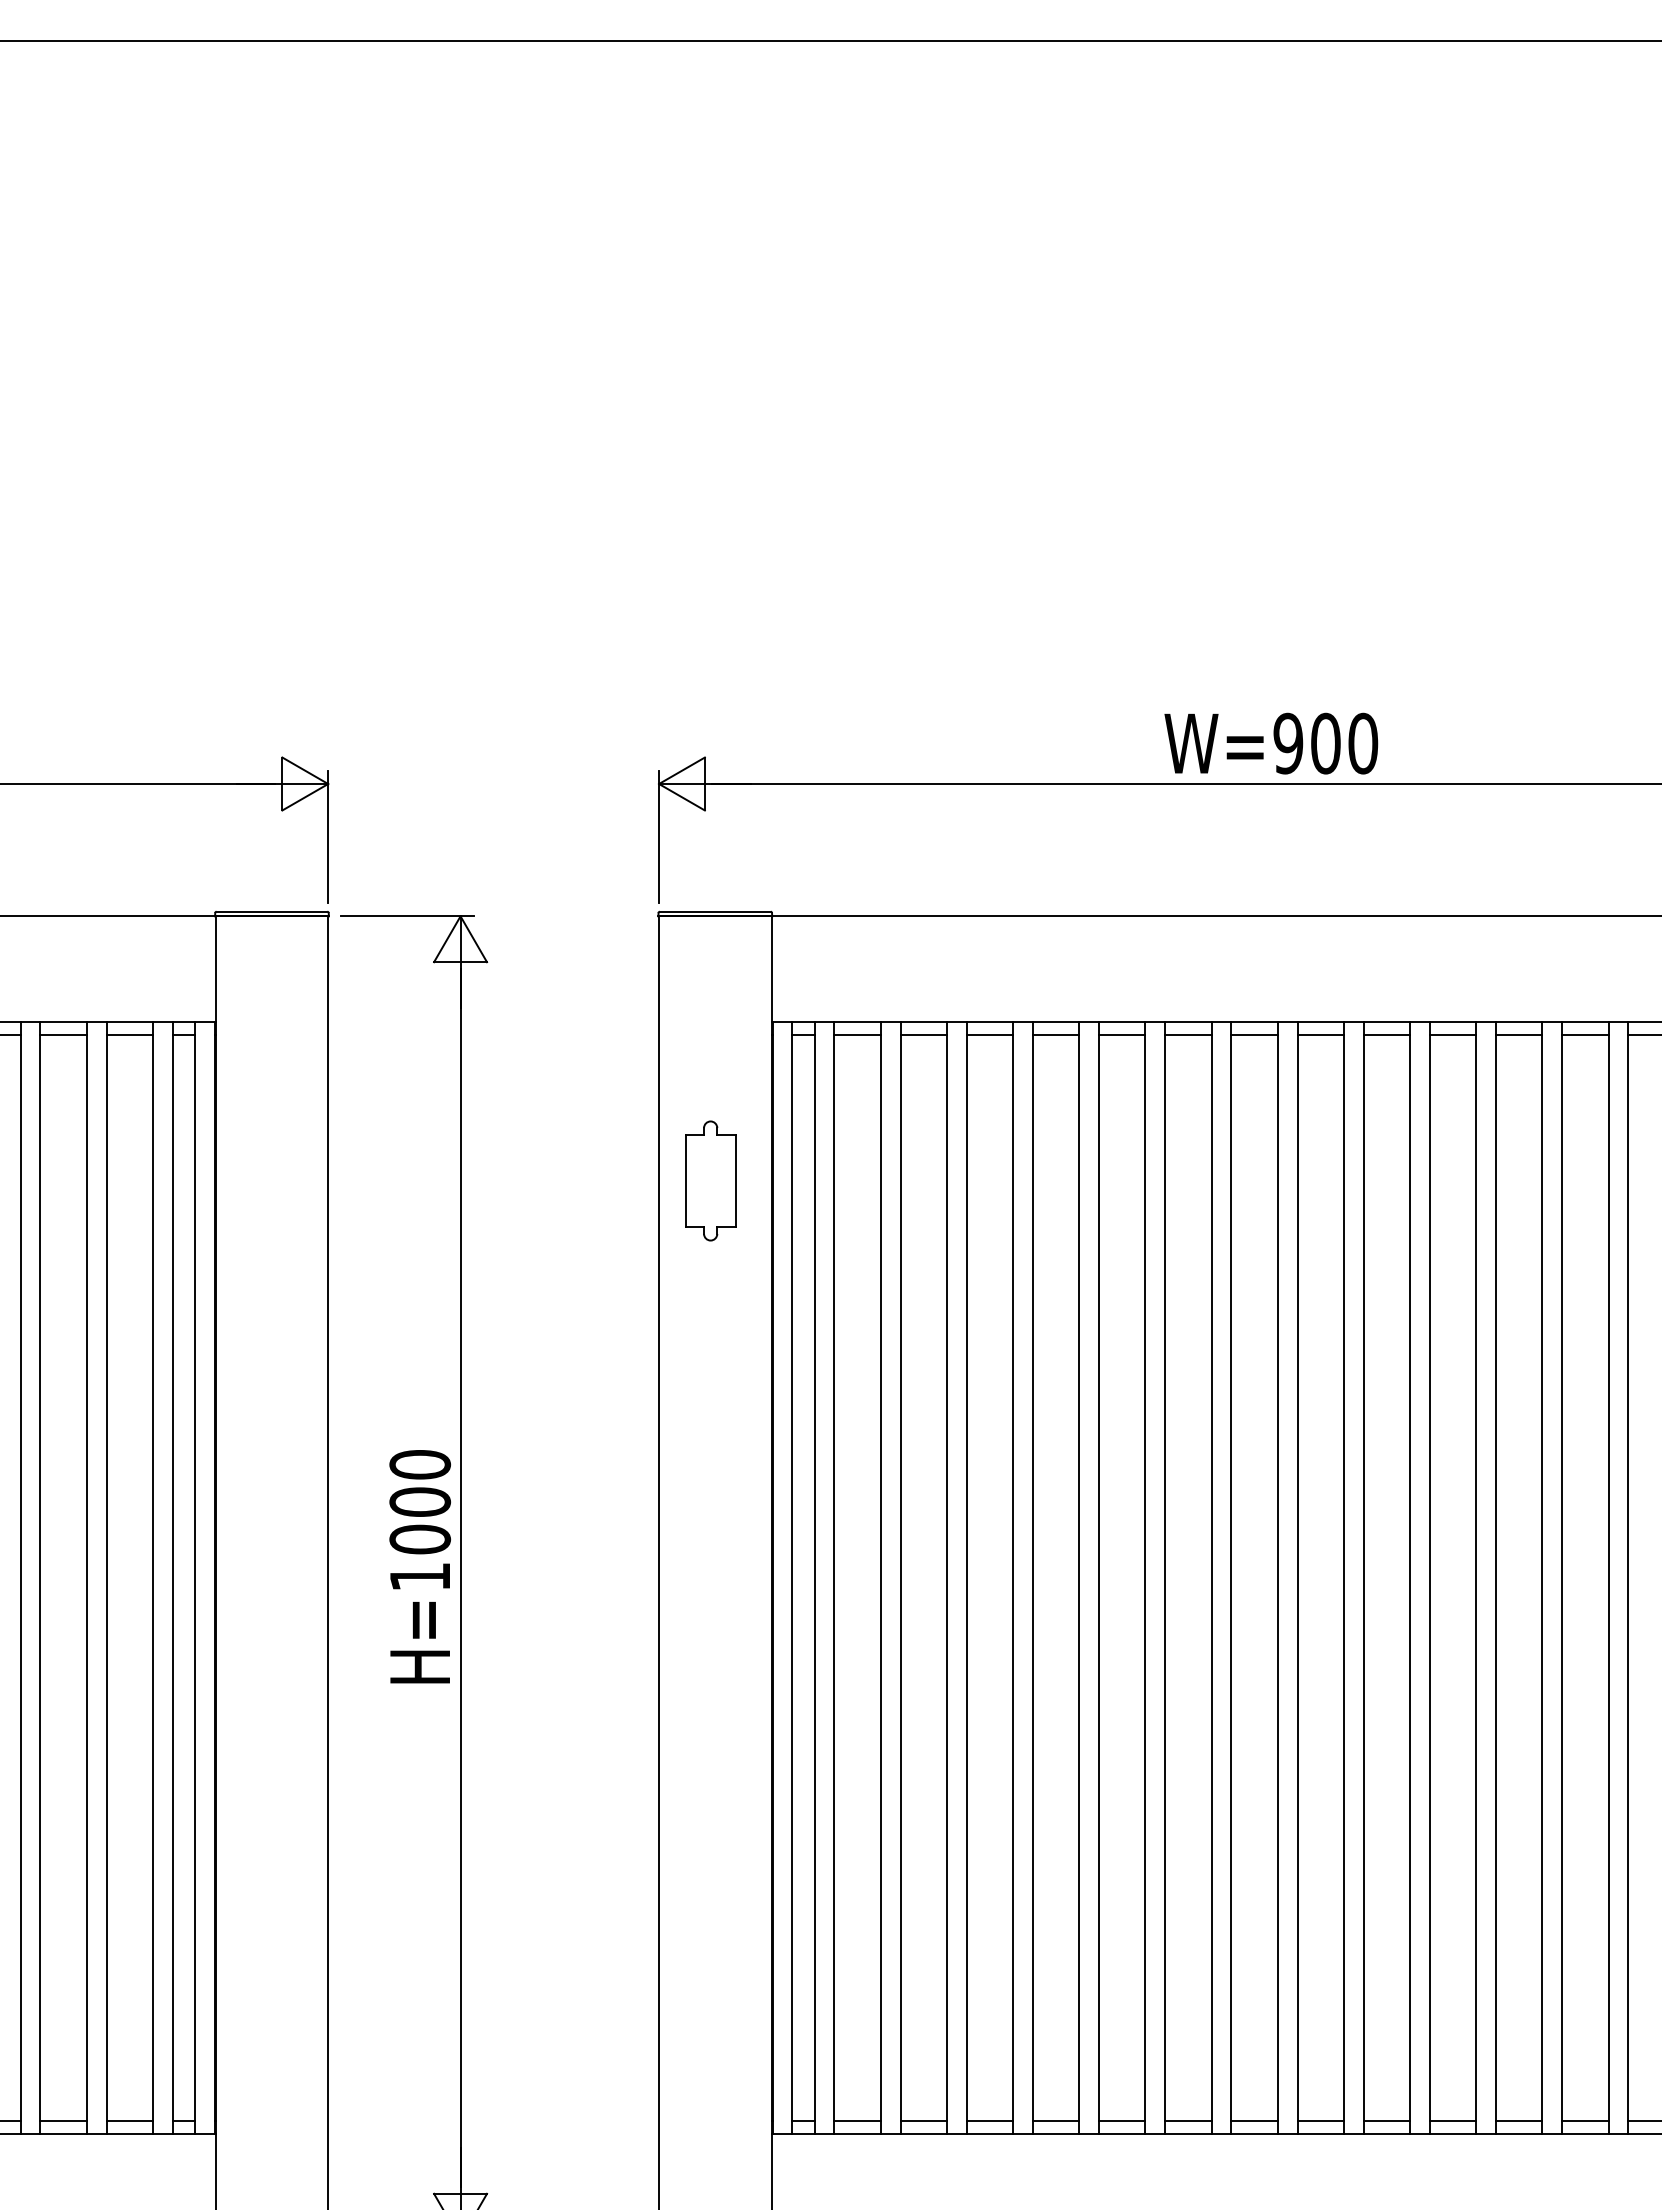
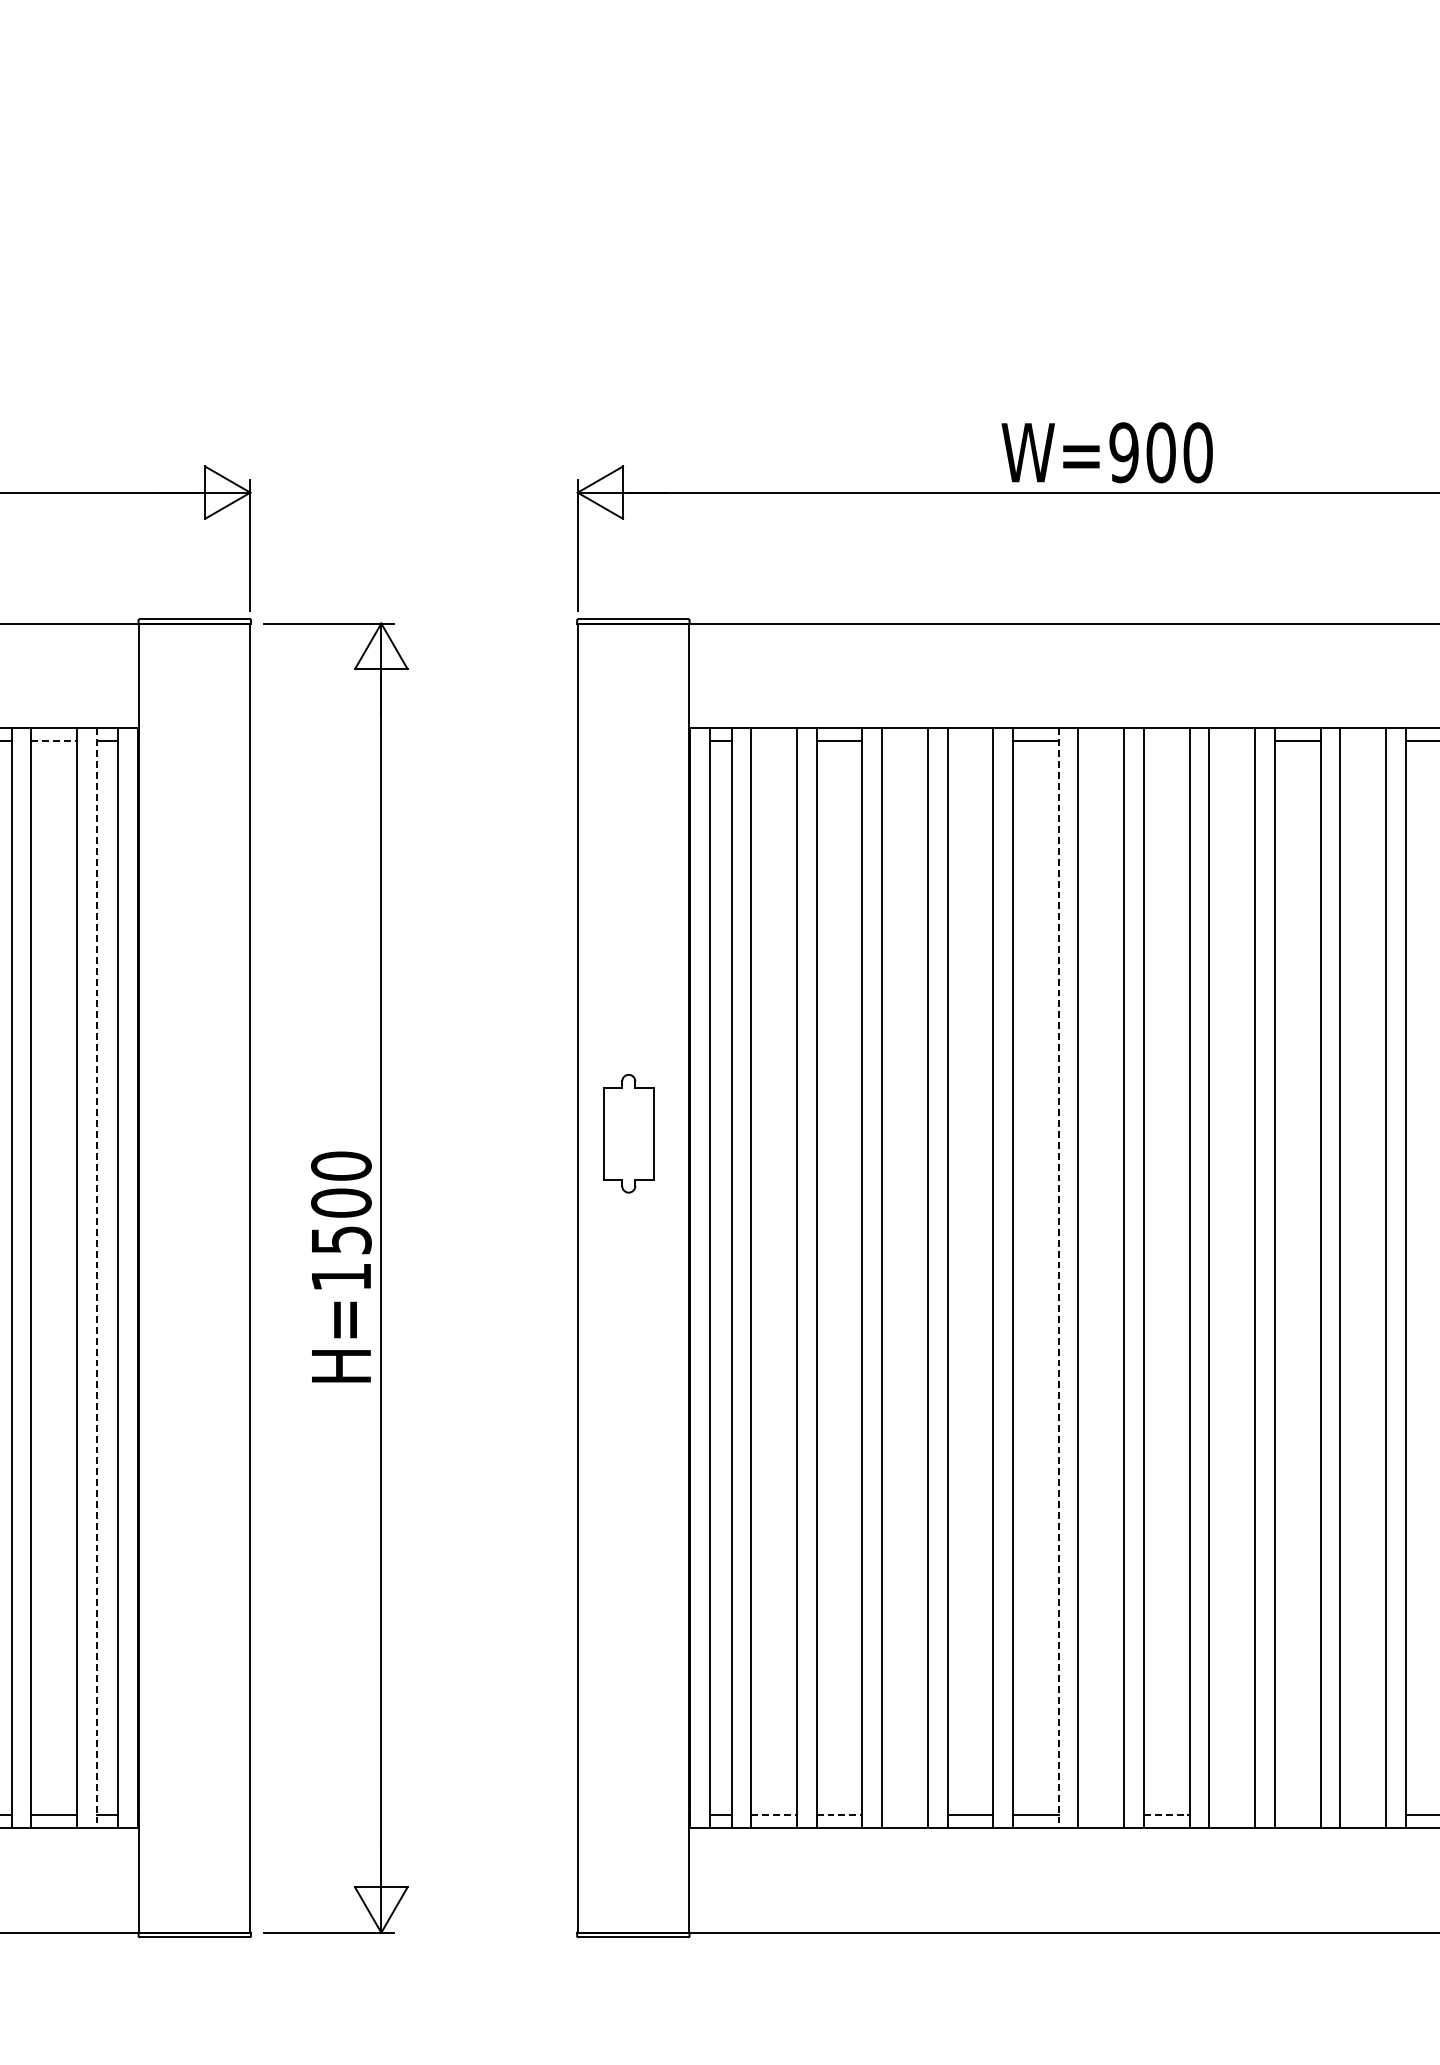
text: (1271, 743) -> (1107, 452), moved
line: (130, 1035) -> (54, 741), solid -> dashed
line: (857, 1035) -> (774, 741), removed
line: (989, 1035) -> (904, 741), removed
line: (1055, 1035) -> (969, 741), removed
line: (1188, 1035) -> (1101, 741), removed
line: (1254, 1035) -> (1166, 741), removed
line: (1320, 1035) -> (1232, 741), removed
line: (1452, 1035) -> (1362, 741), removed
part: (710, 1180) -> (628, 1133), moved
text: (420, 1539) -> (341, 1240), H=1000 -> H=1500
line: (172, 1578) -> (96, 1278), solid -> dashed
line: (1145, 1578) -> (1058, 1278), solid -> dashed
line: (858, 2120) -> (775, 1814), solid -> dashed
line: (924, 2120) -> (840, 1814), solid -> dashed
line: (989, 2120) -> (904, 1814), removed
line: (1188, 2120) -> (1101, 1814), removed
line: (1255, 2120) -> (1167, 1814), solid -> dashed
line: (1320, 2120) -> (1232, 1814), removed
line: (1386, 2120) -> (1297, 1814), removed
line: (1452, 2120) -> (1362, 1814), removed

